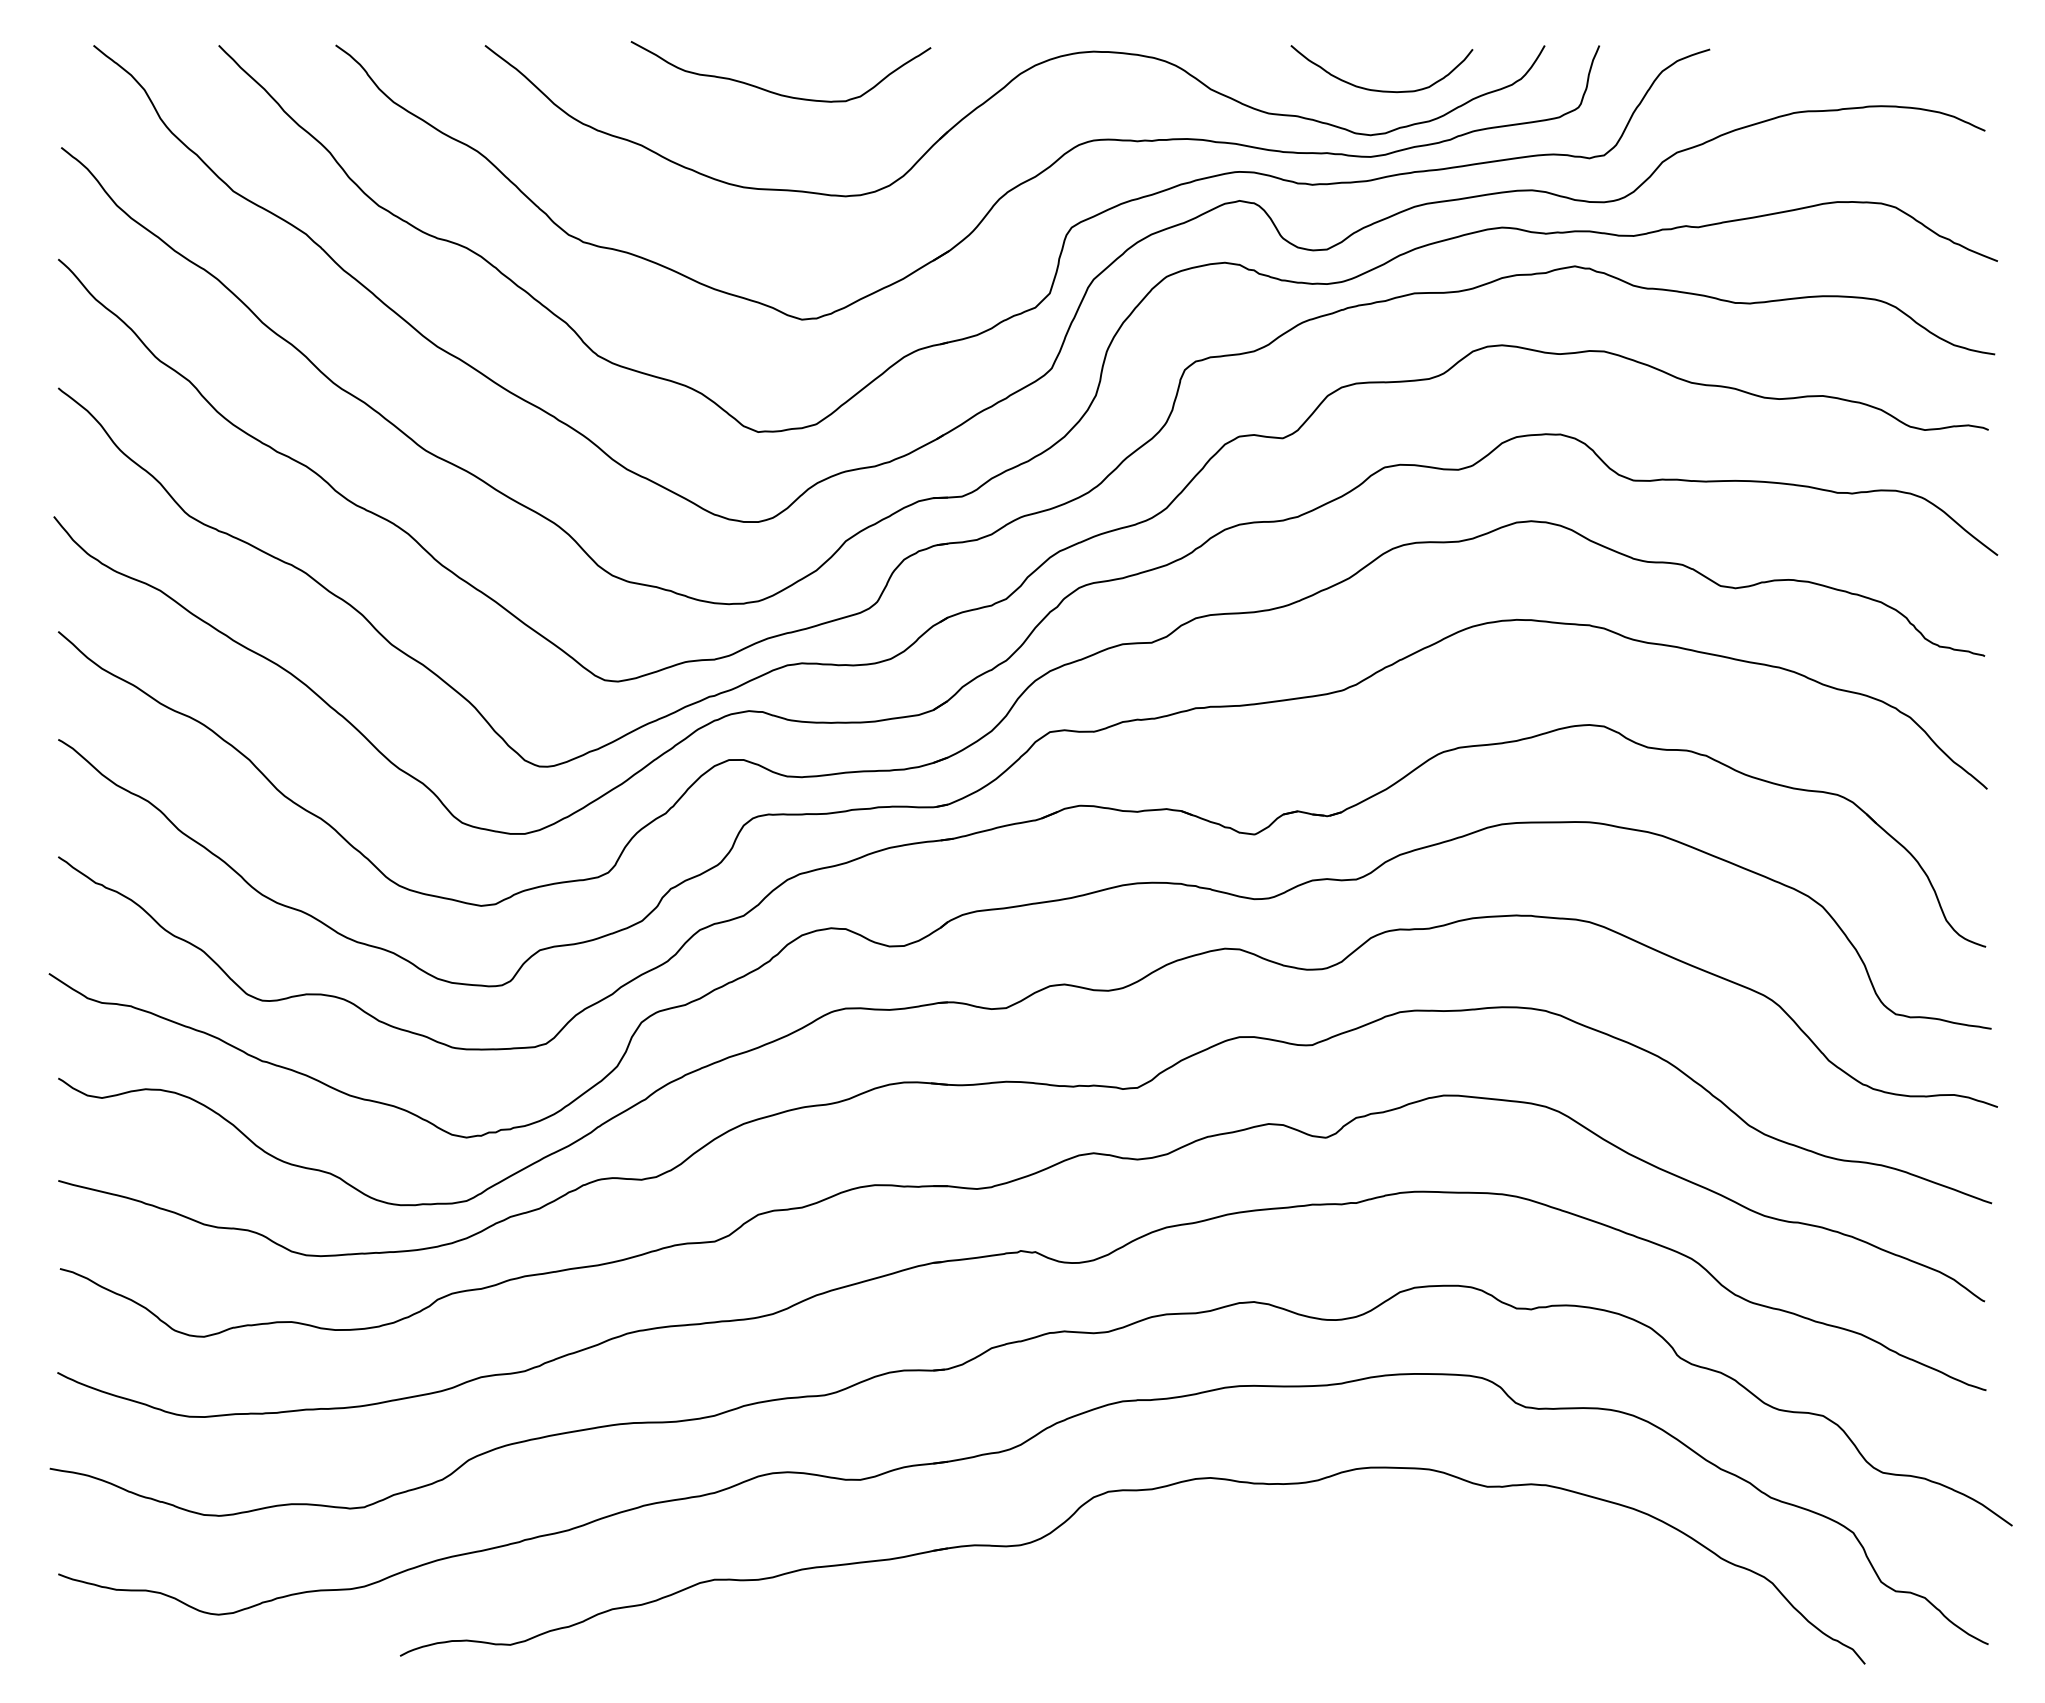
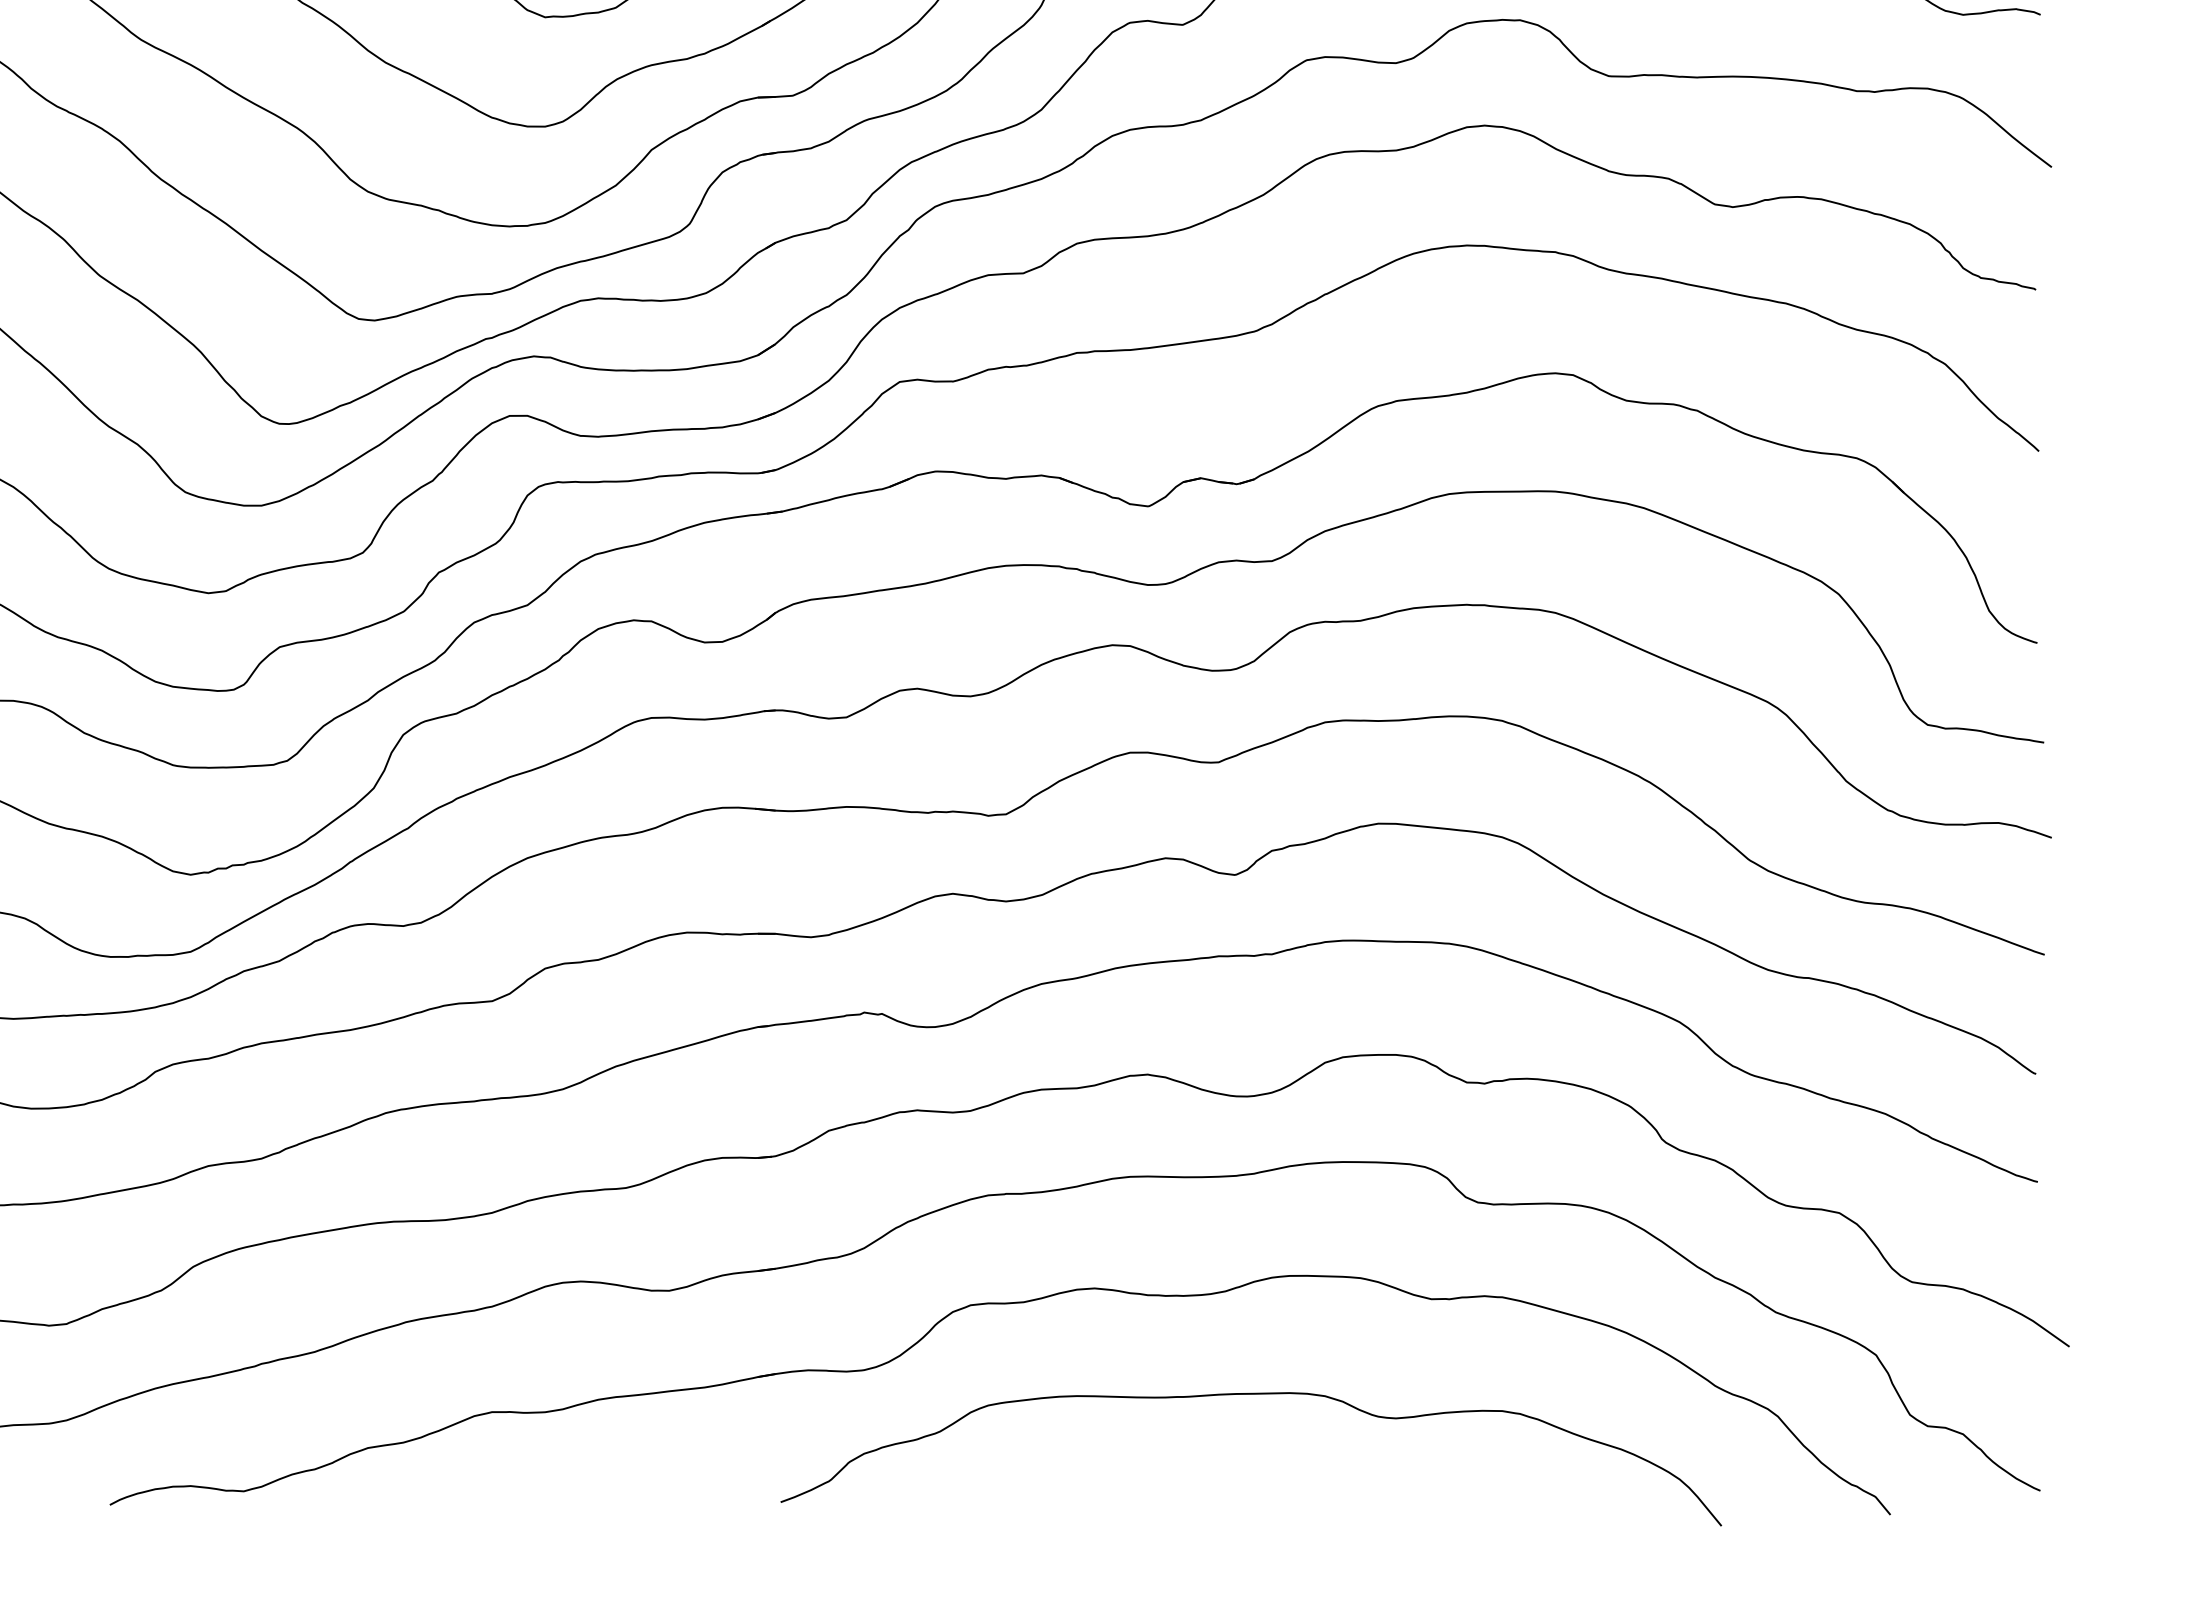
curve: (1339, 1565) -> (1251, 1394), added

